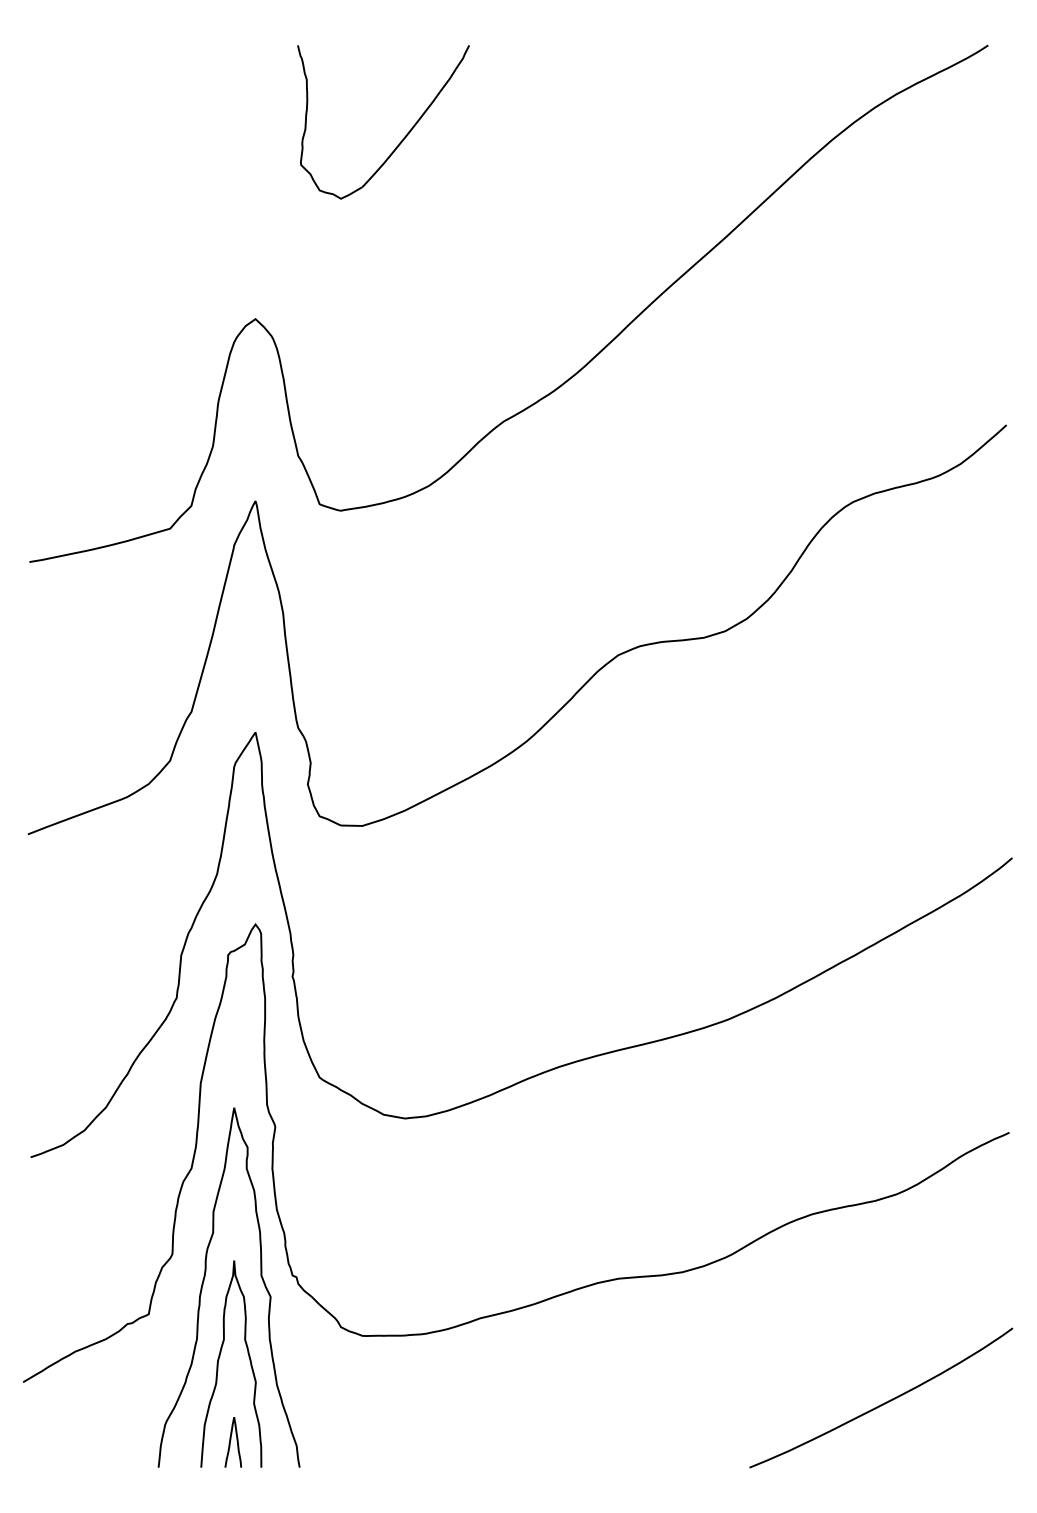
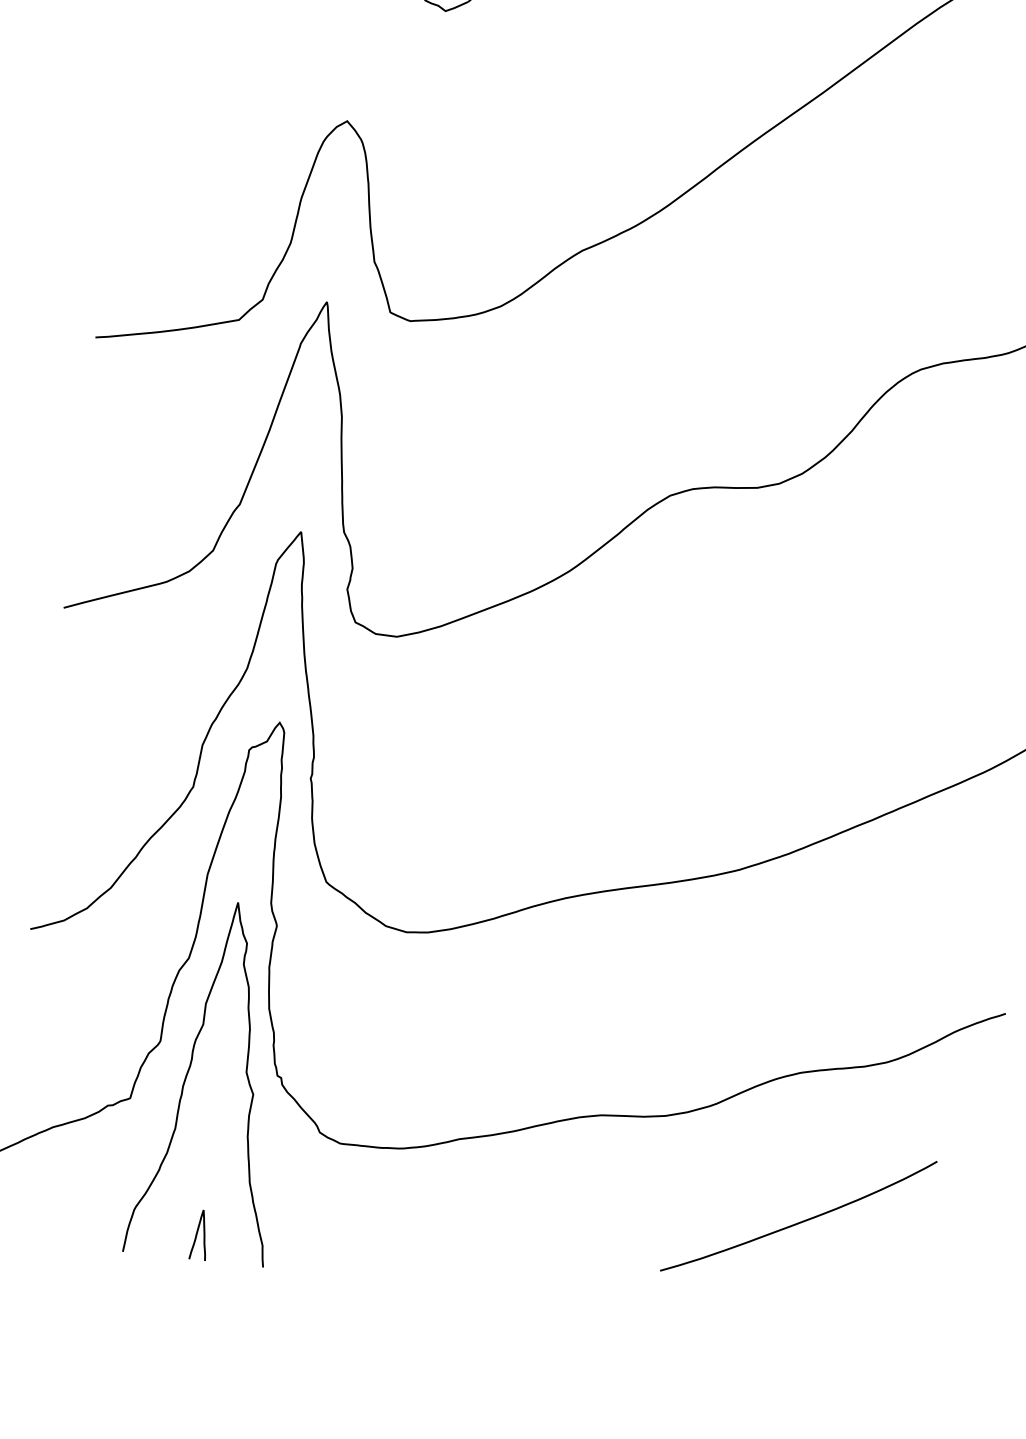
curve: (219, 1360) -> (195, 1152), removed
curve: (884, 1402) -> (801, 1221), moved

